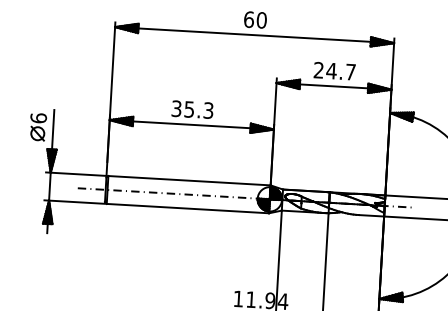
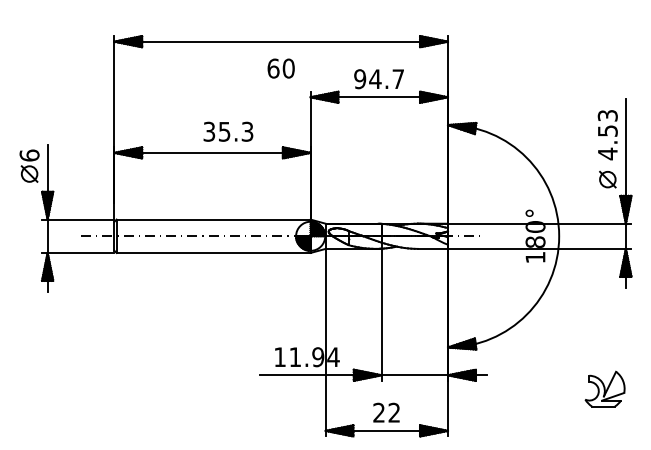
text: (254, 19) -> (280, 68), moved
text: (319, 70) -> (360, 79), 24.7 -> 94.7
text: (192, 109) -> (228, 131), moved

